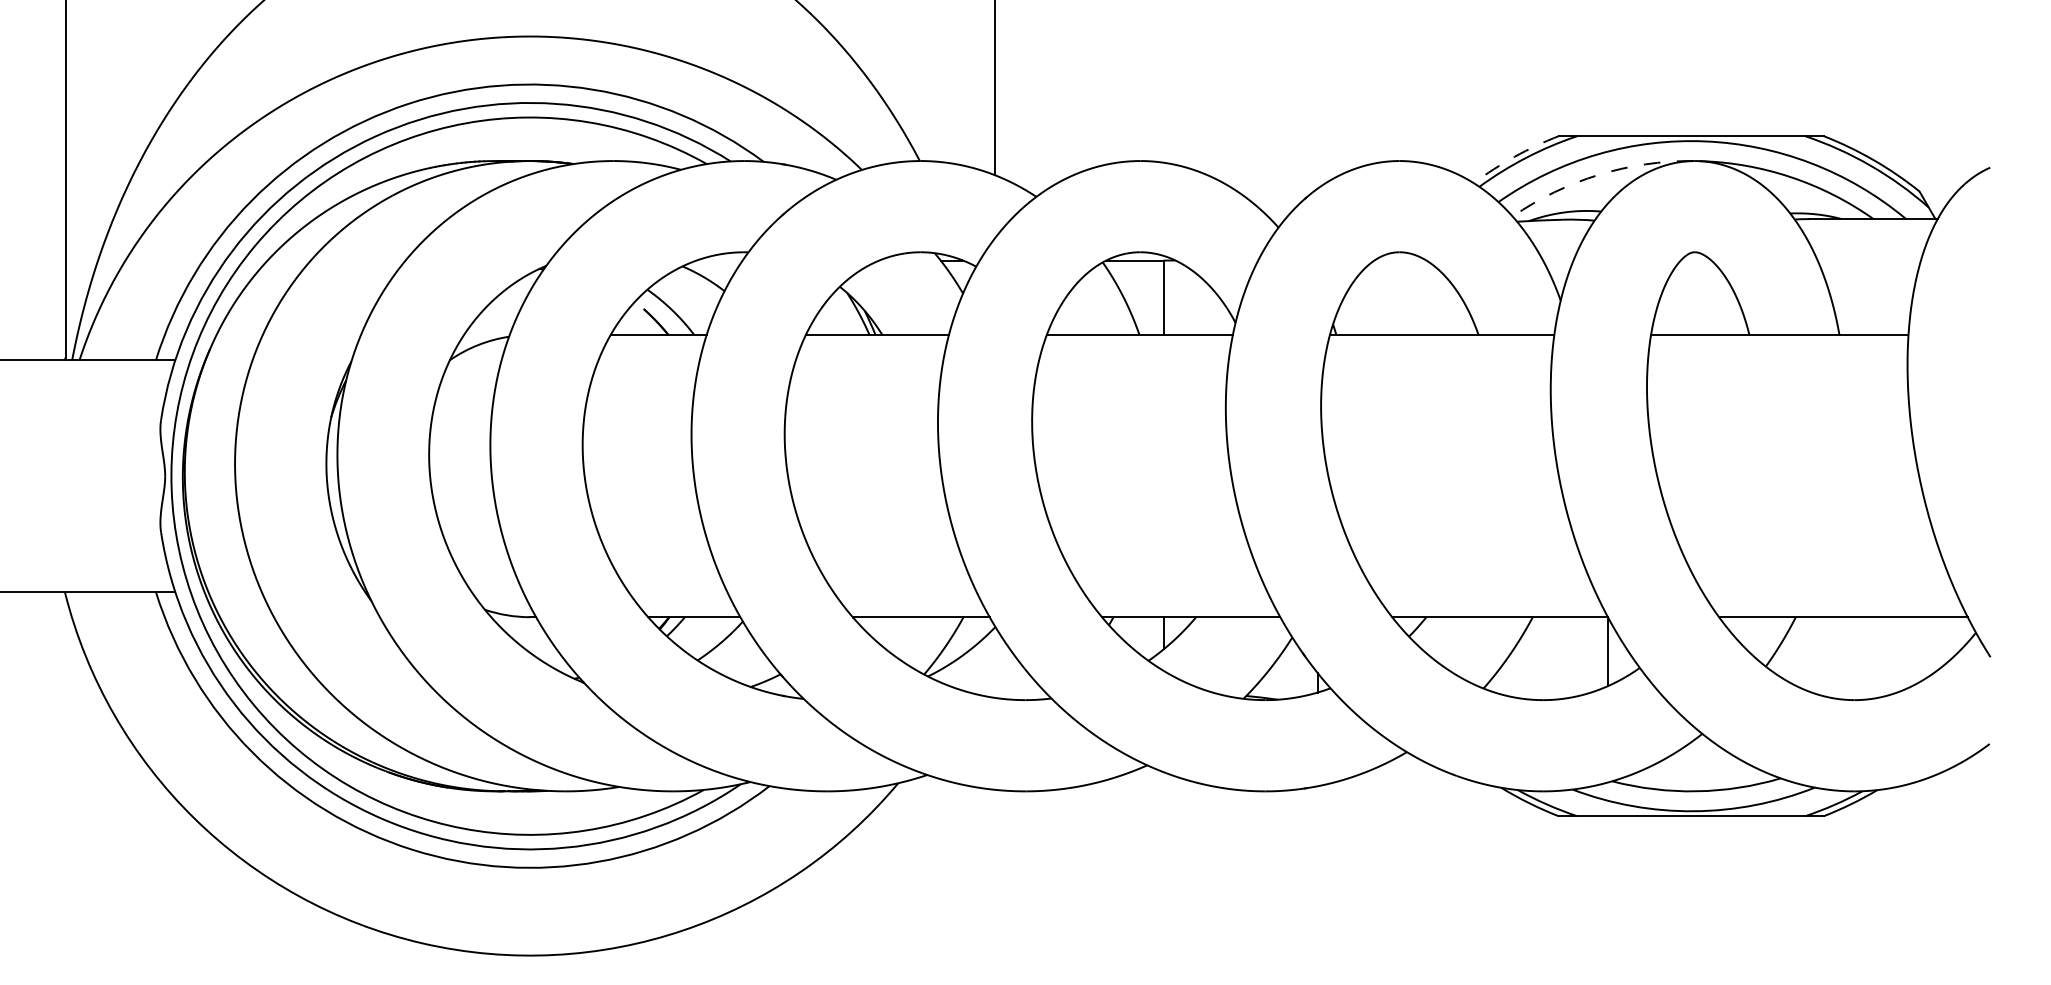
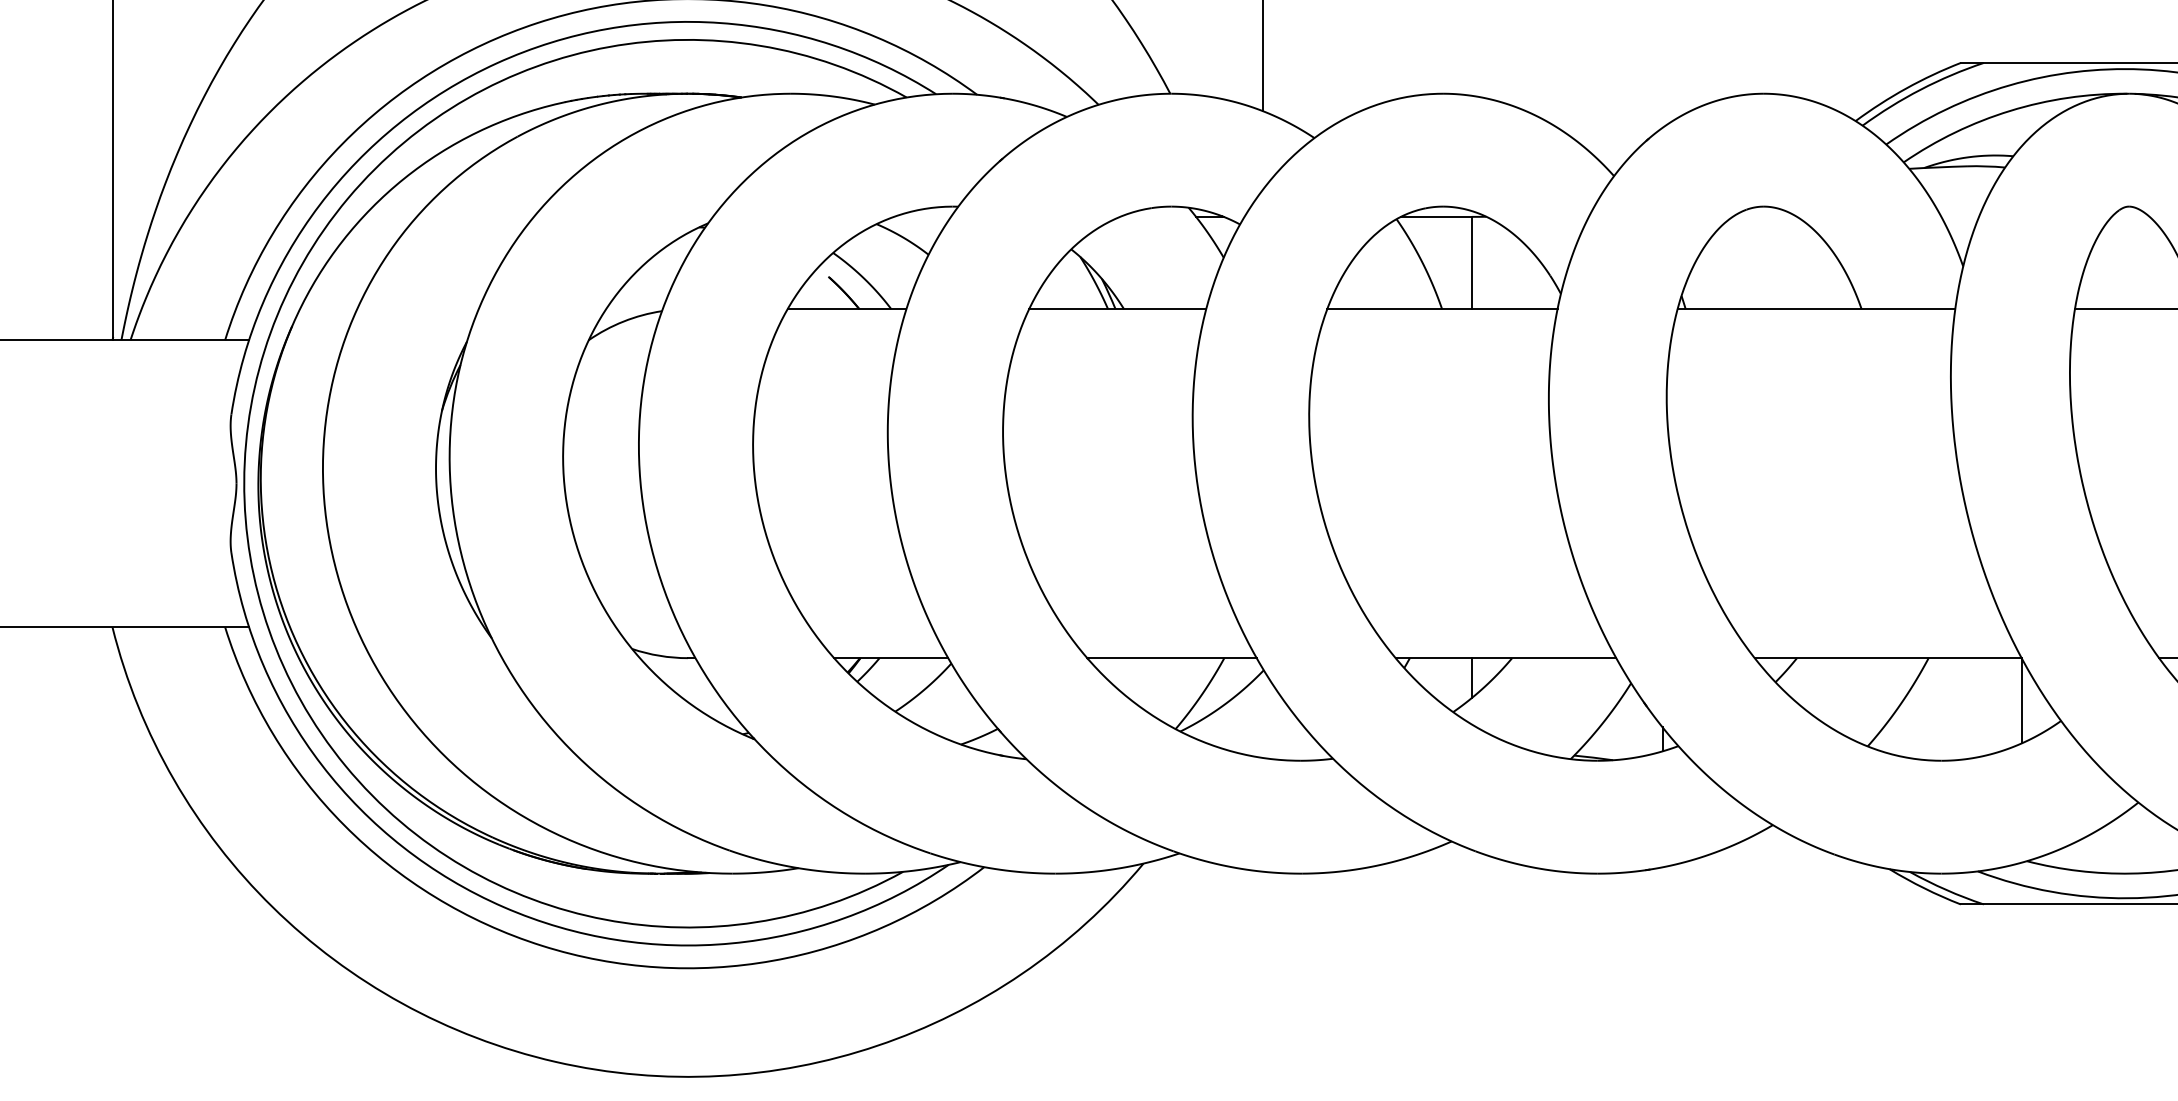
arc: (1514, 156) -> (1906, 88), dashed -> solid
arc: (1598, 174) -> (2009, 110), dashed -> solid

